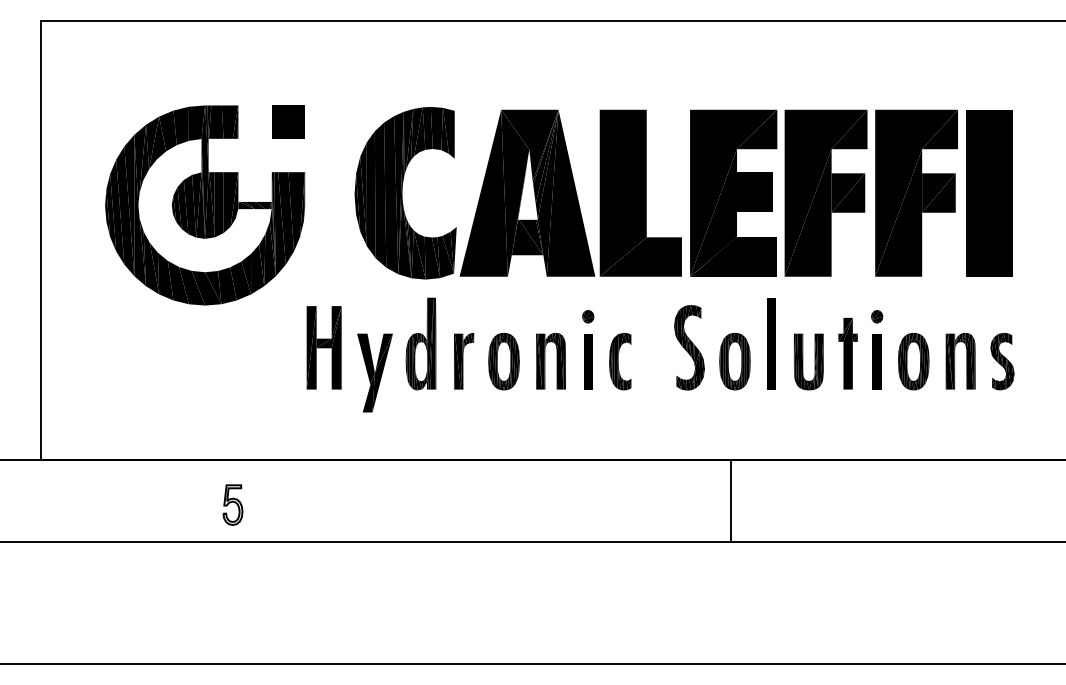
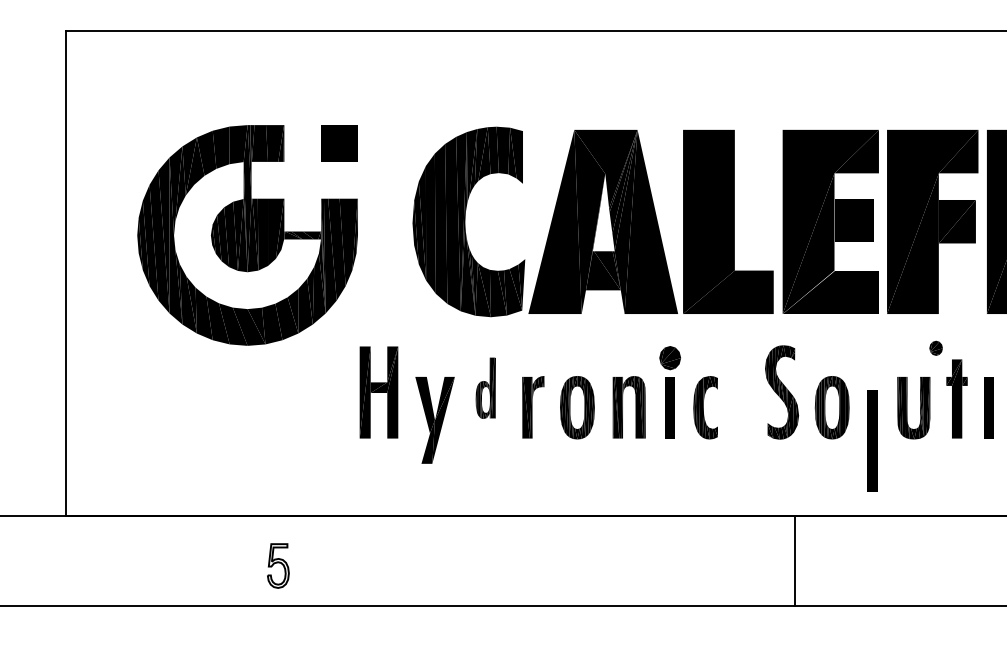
part: (588, 316) -> (670, 357), size x1.6
part: (877, 316) -> (936, 348), moved
part: (420, 343) -> (485, 387), size x0.6
part: (771, 343) -> (872, 440), moved
line: (730, 500) -> (795, 560), moved

